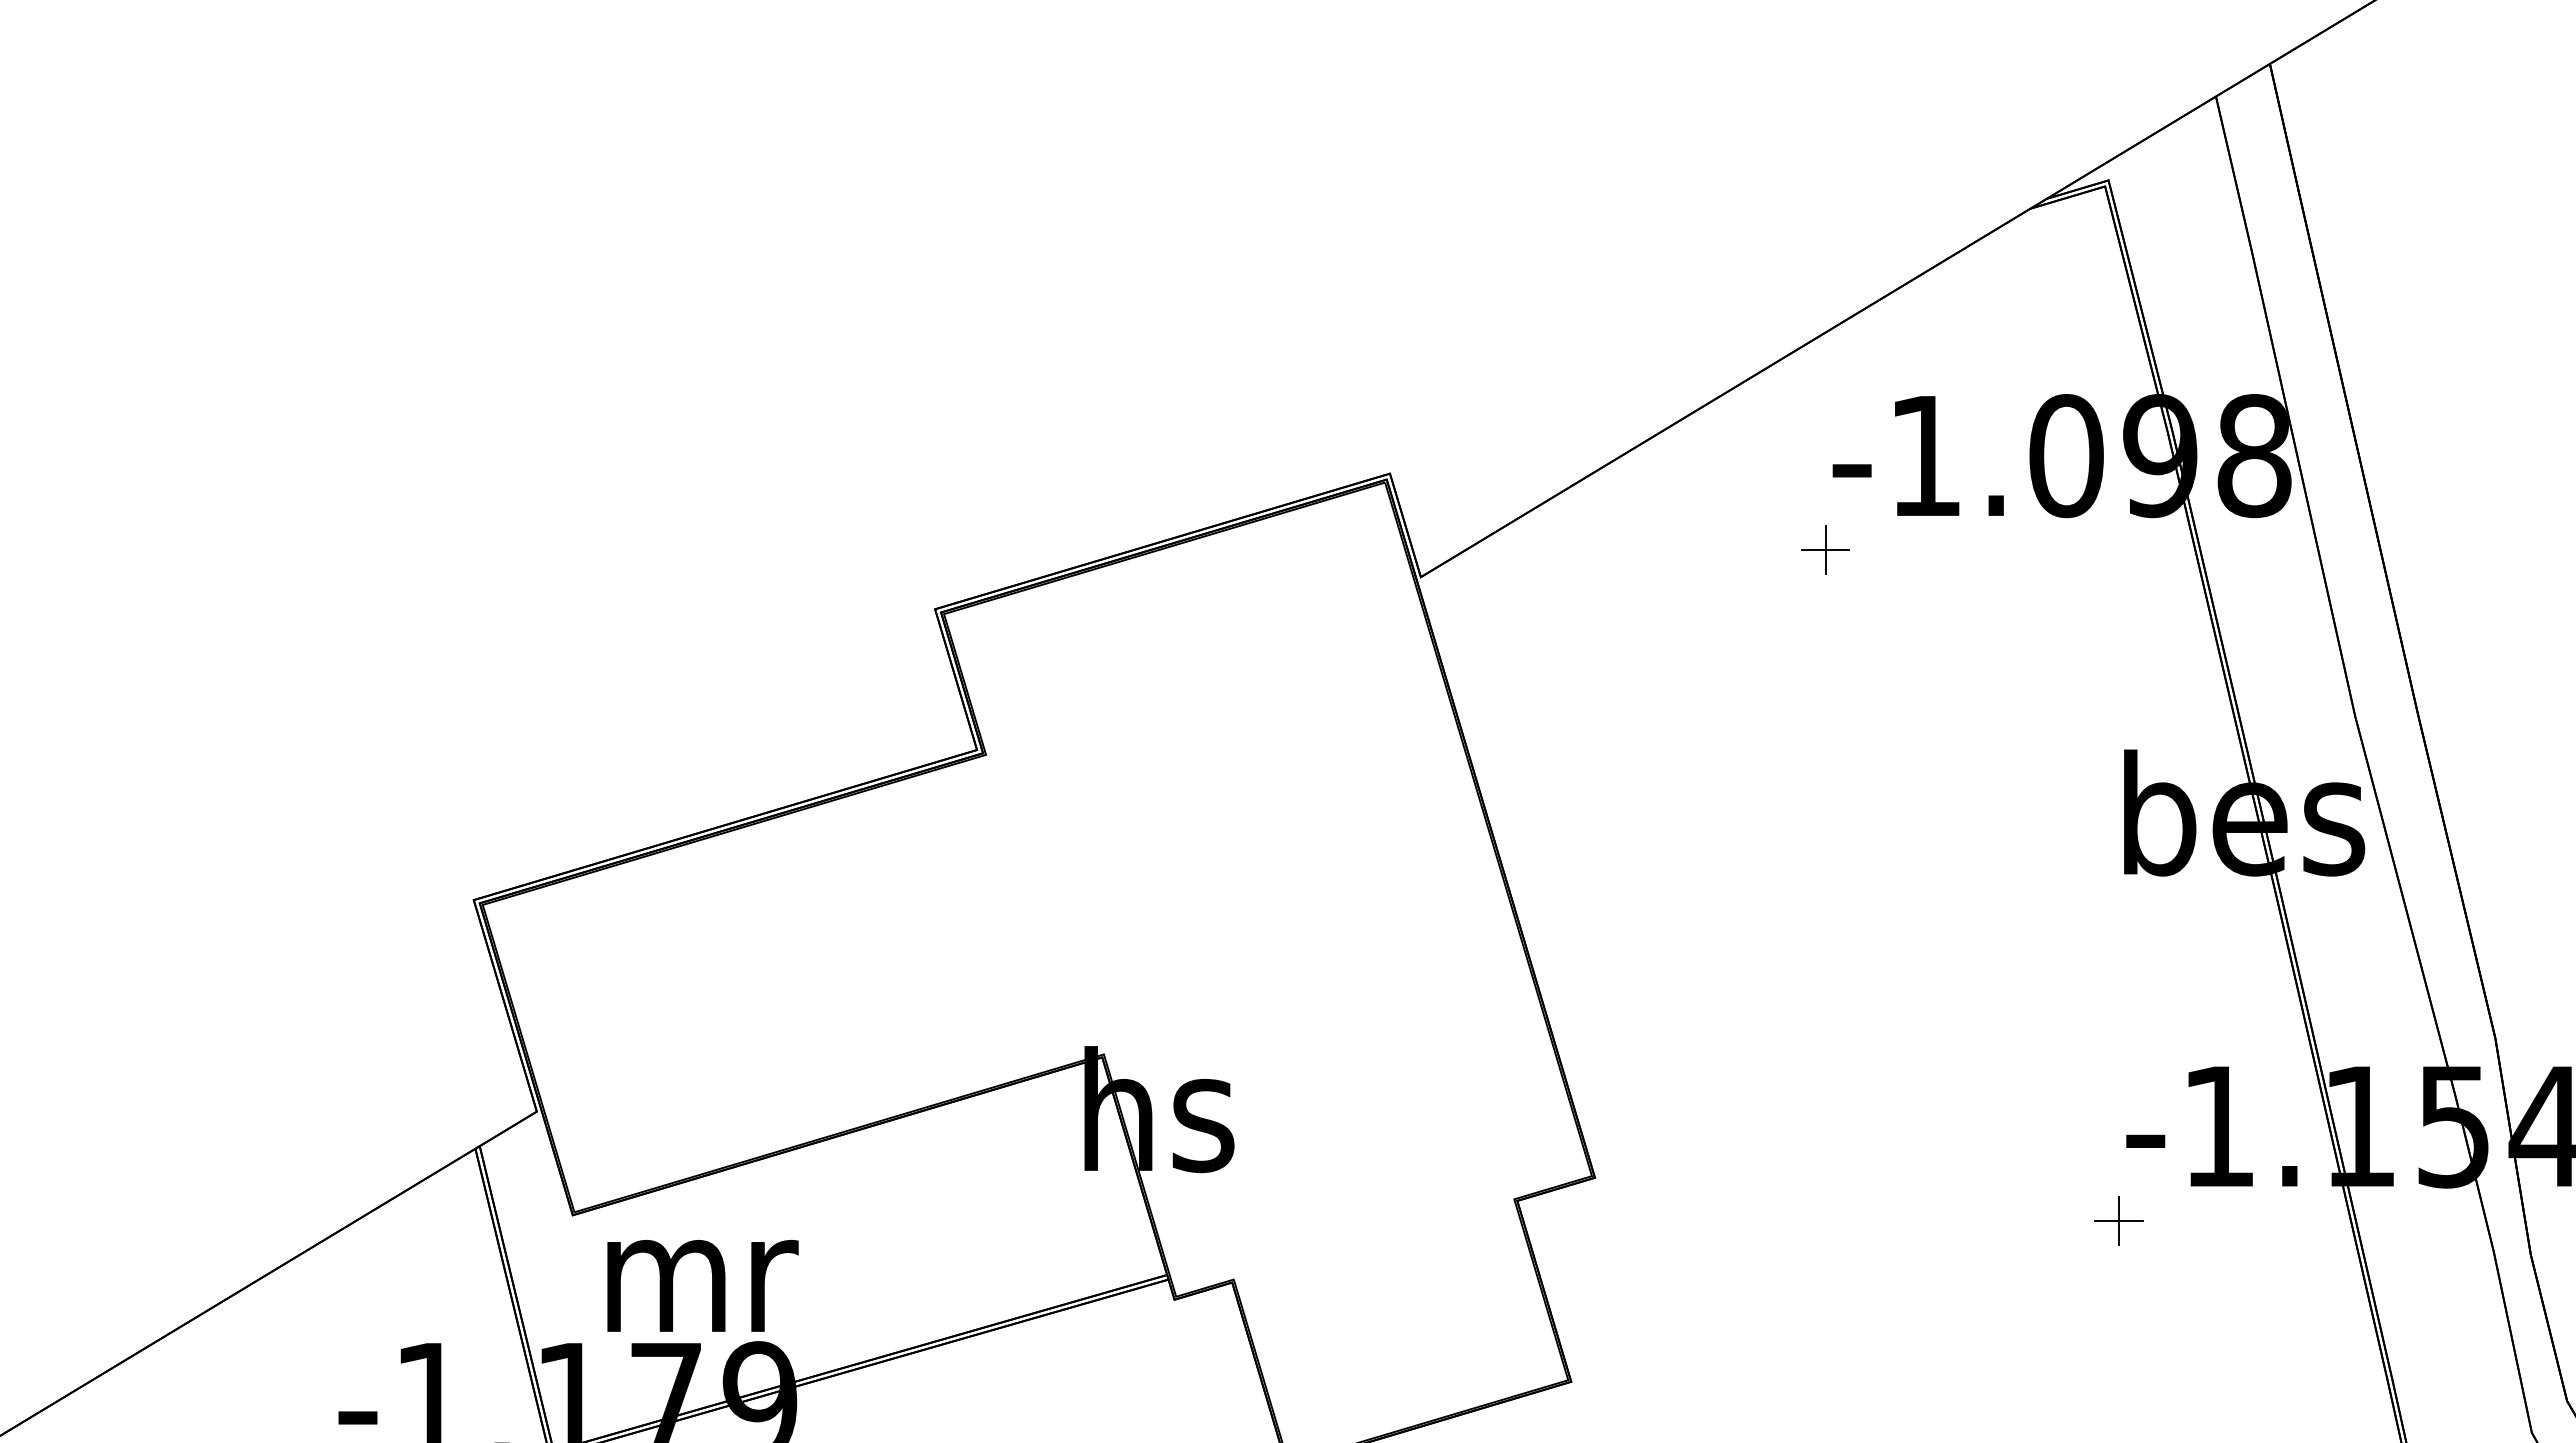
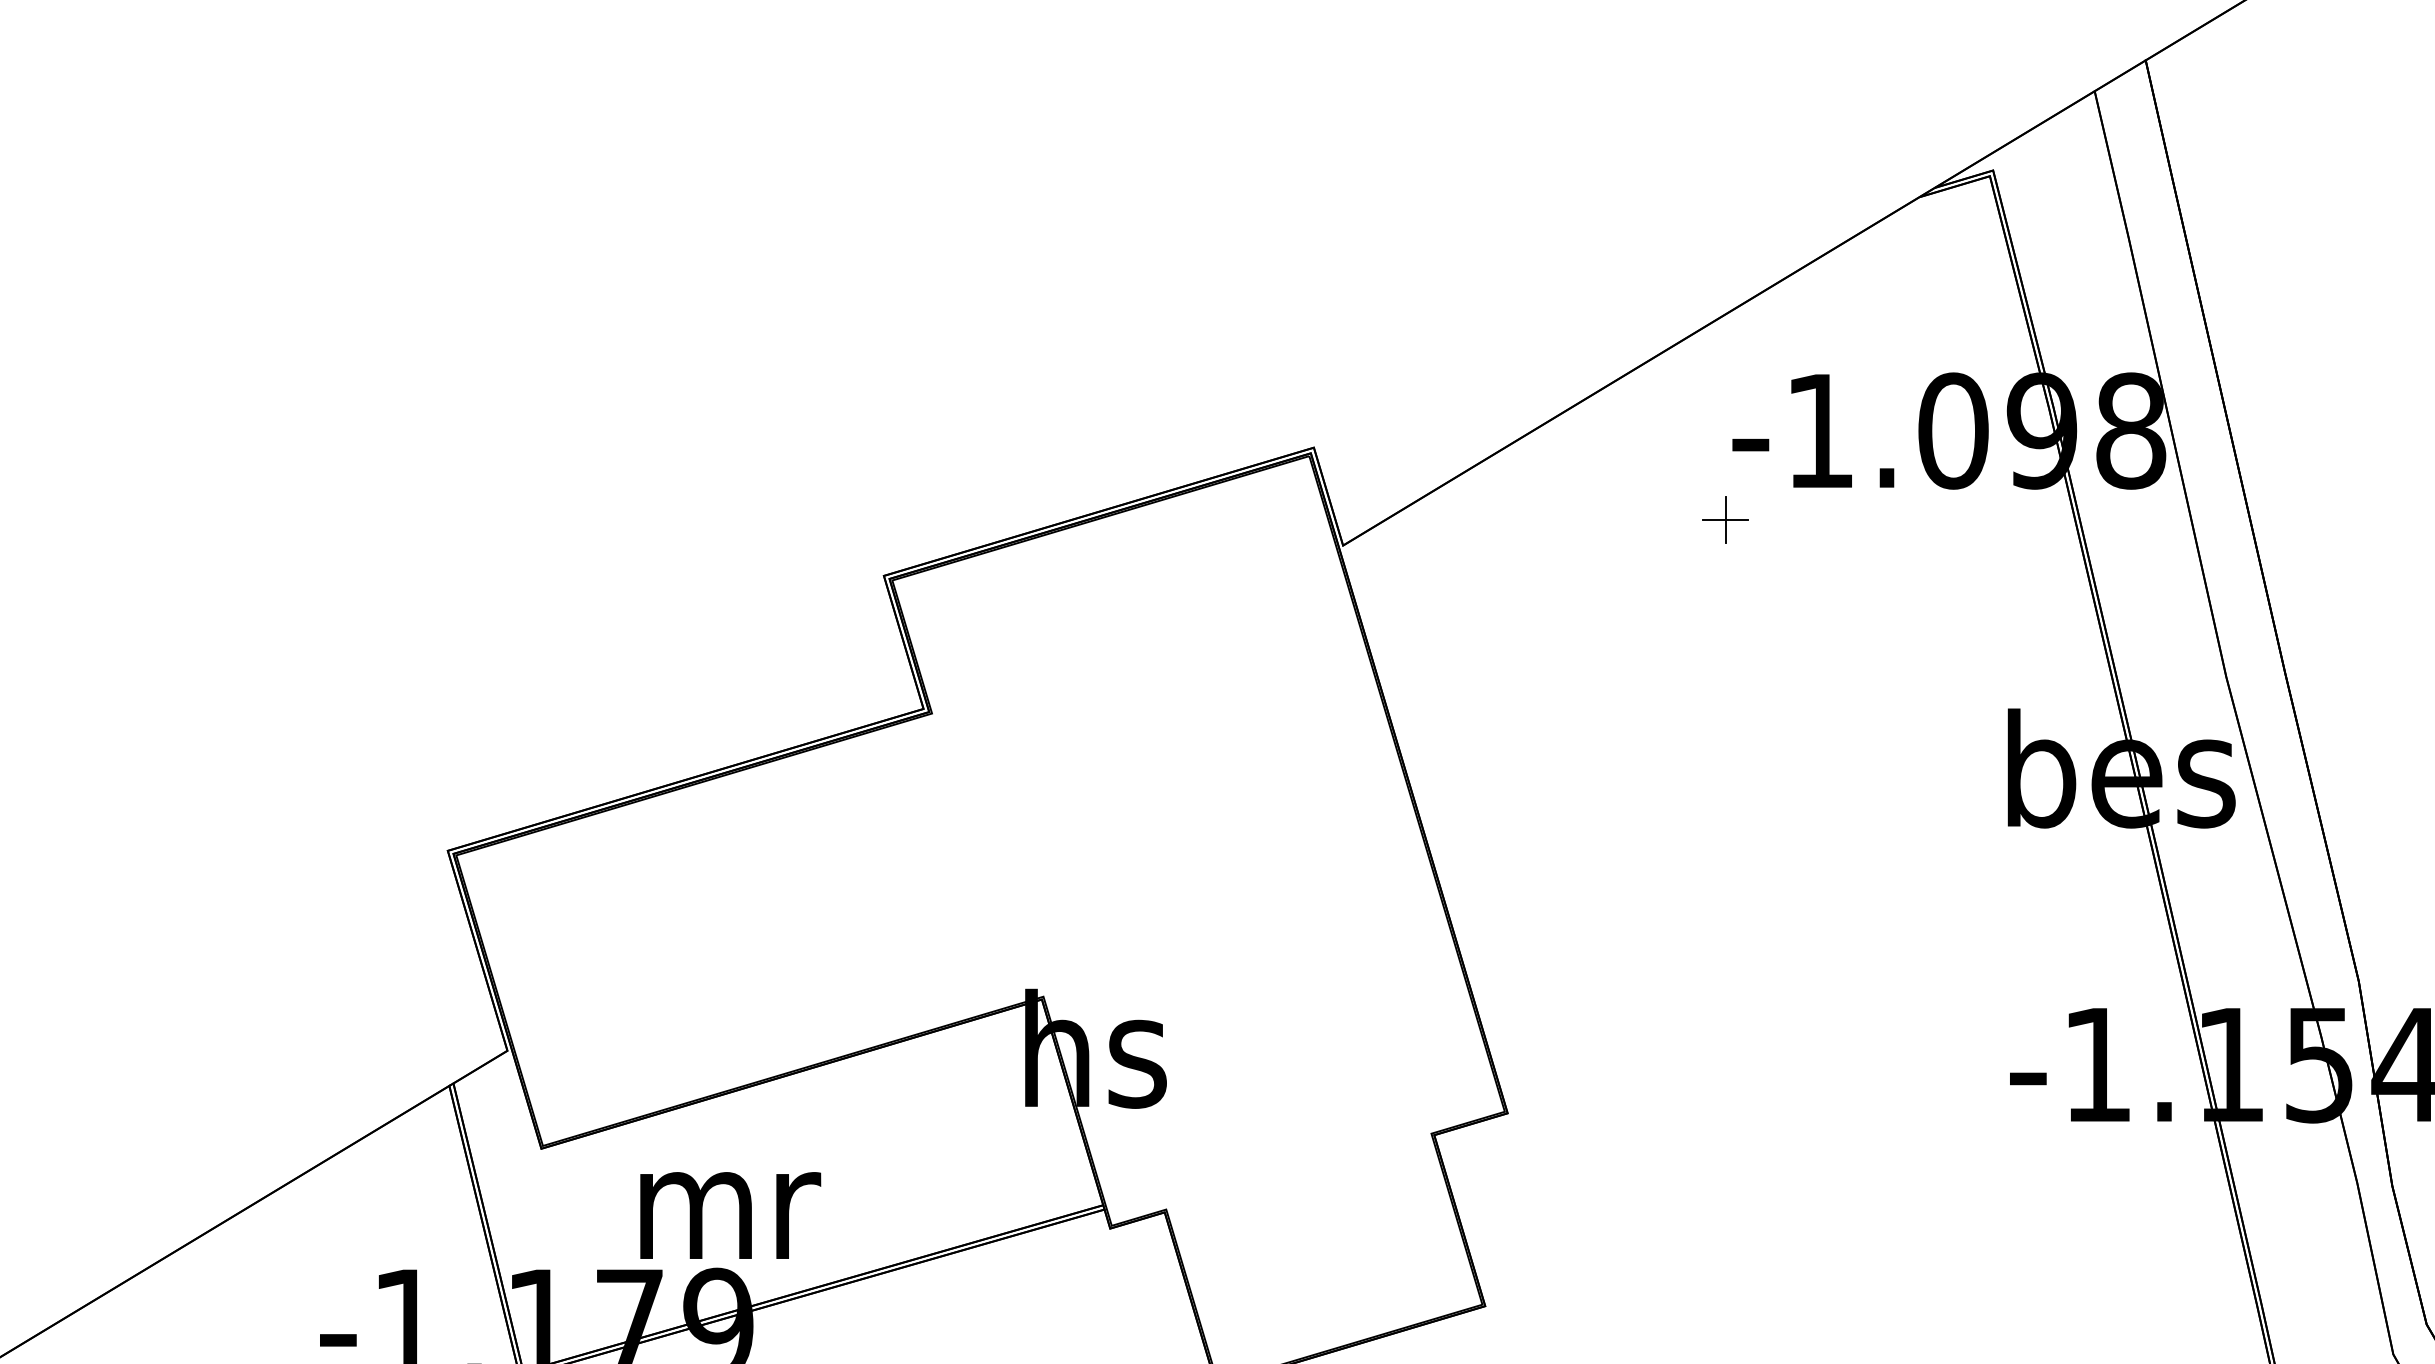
part: (2118, 1220) -> (2002, 1153), removed
text: (702, 1285) -> (730, 1215), moved

